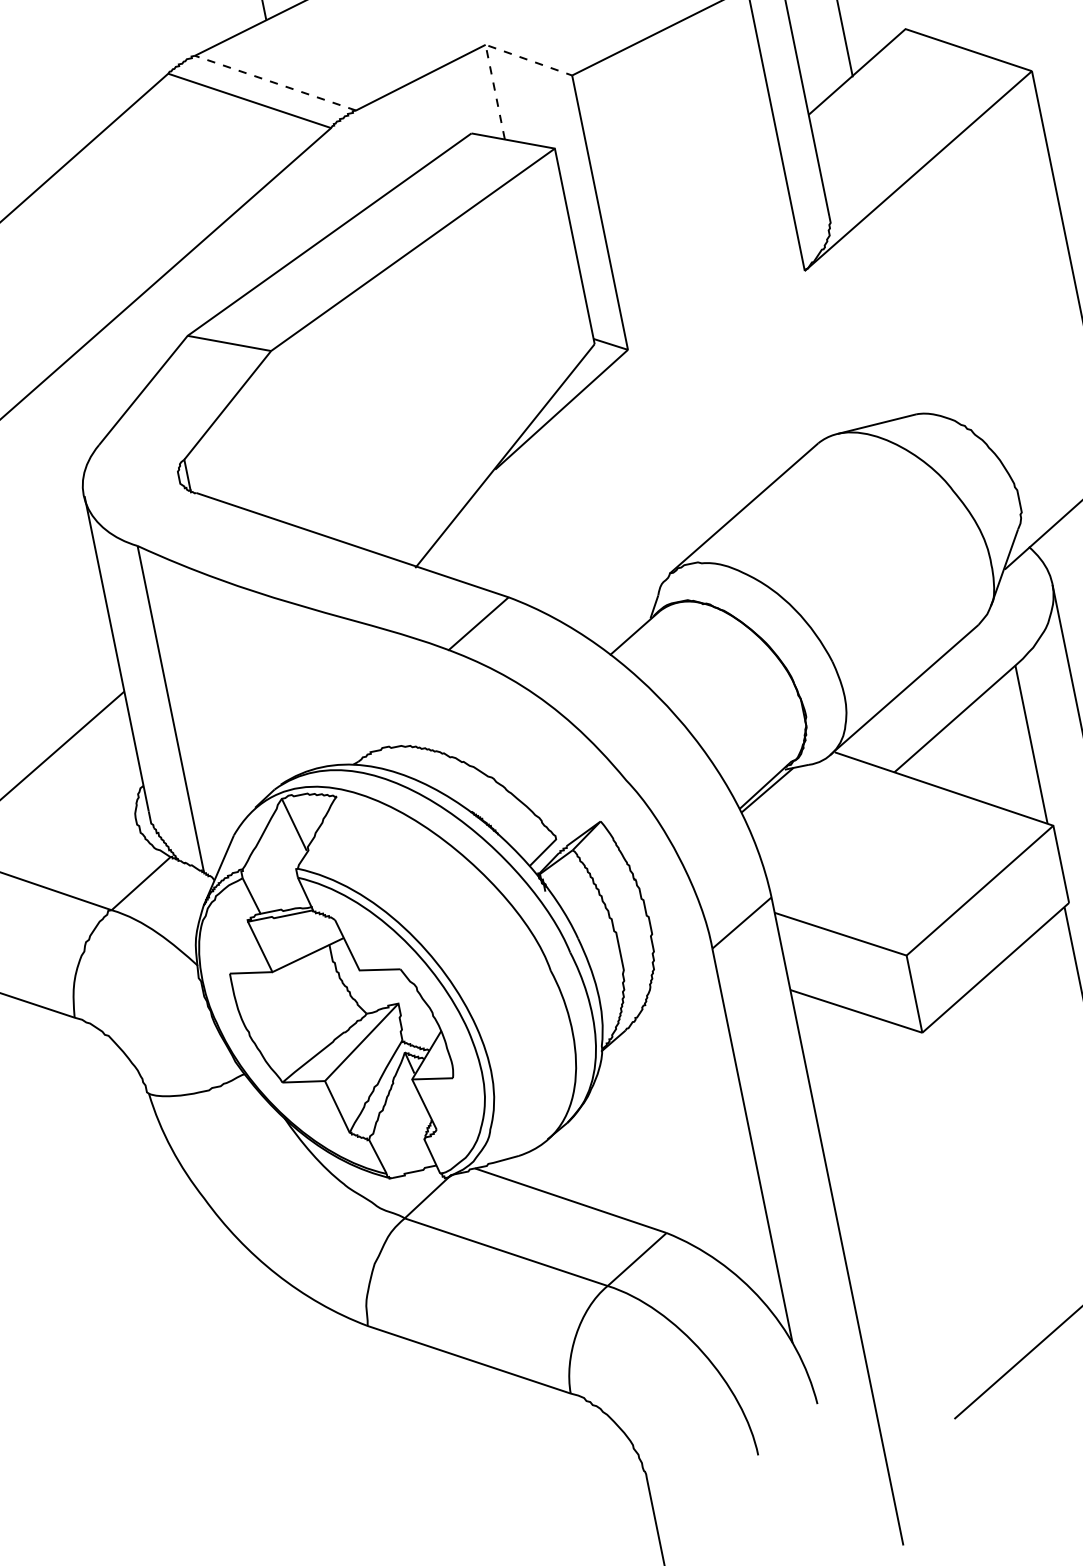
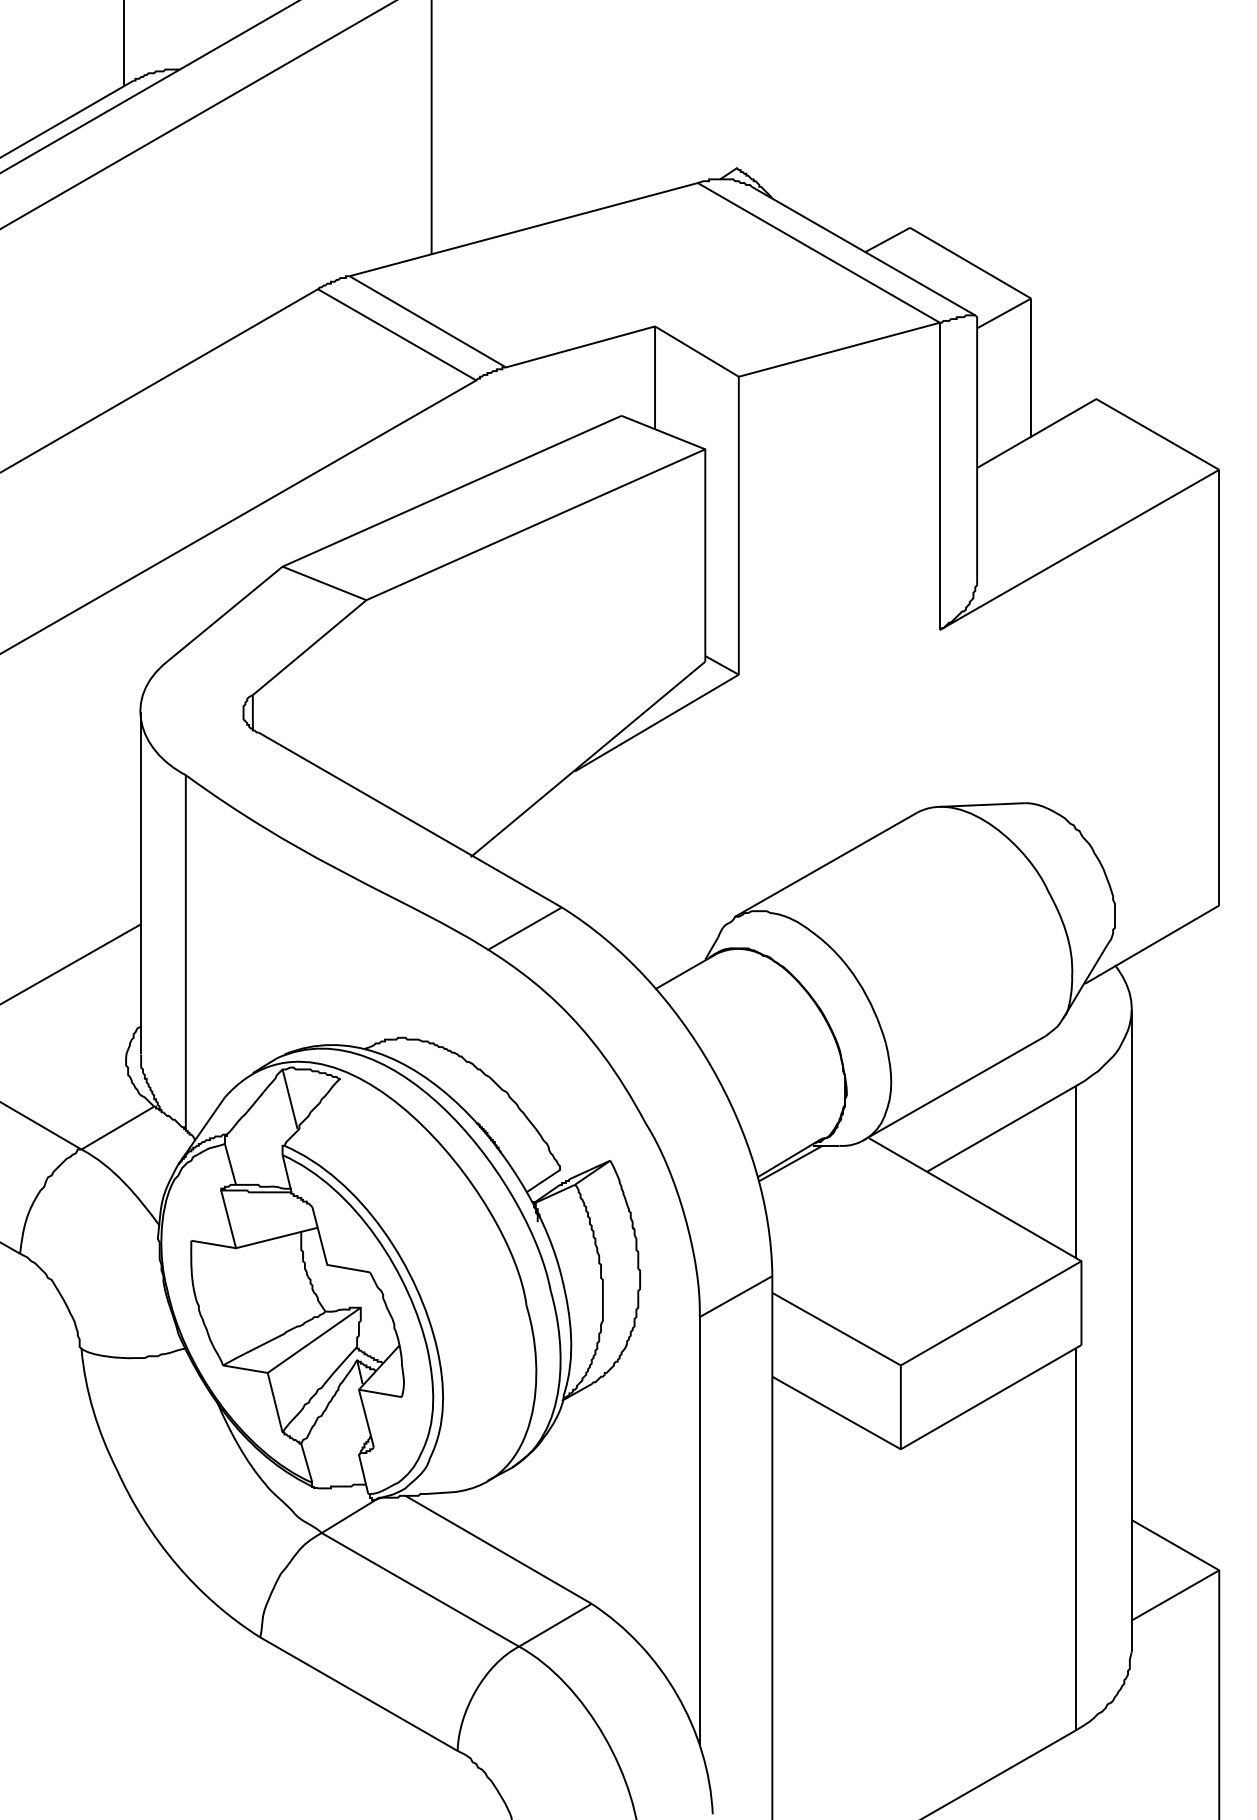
line: (486, 46) -> (655, 328), dashed -> solid
line: (275, 82) -> (427, 321), dashed -> solid

